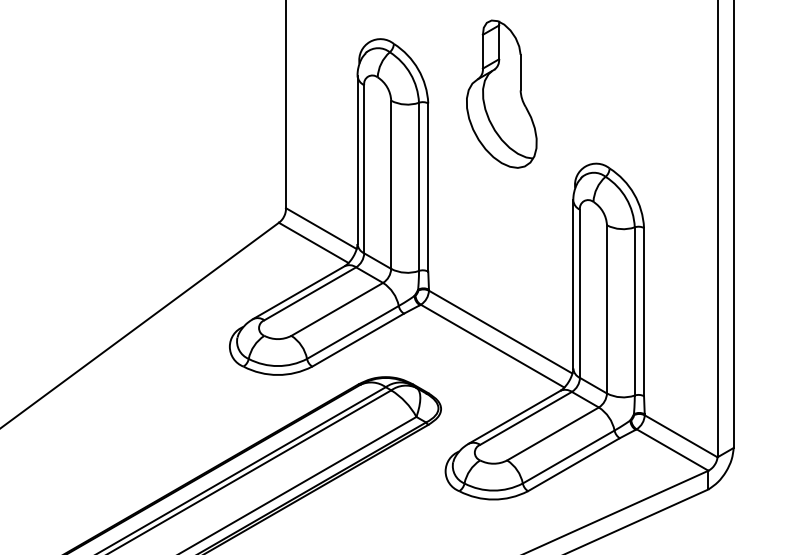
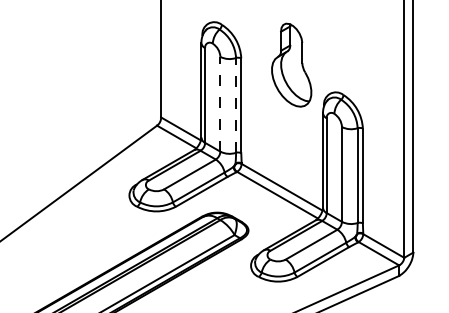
part: (501, 92) -> (291, 64), moved
line: (391, 183) -> (220, 103), solid -> dashed
line: (419, 185) -> (236, 104), solid -> dashed

